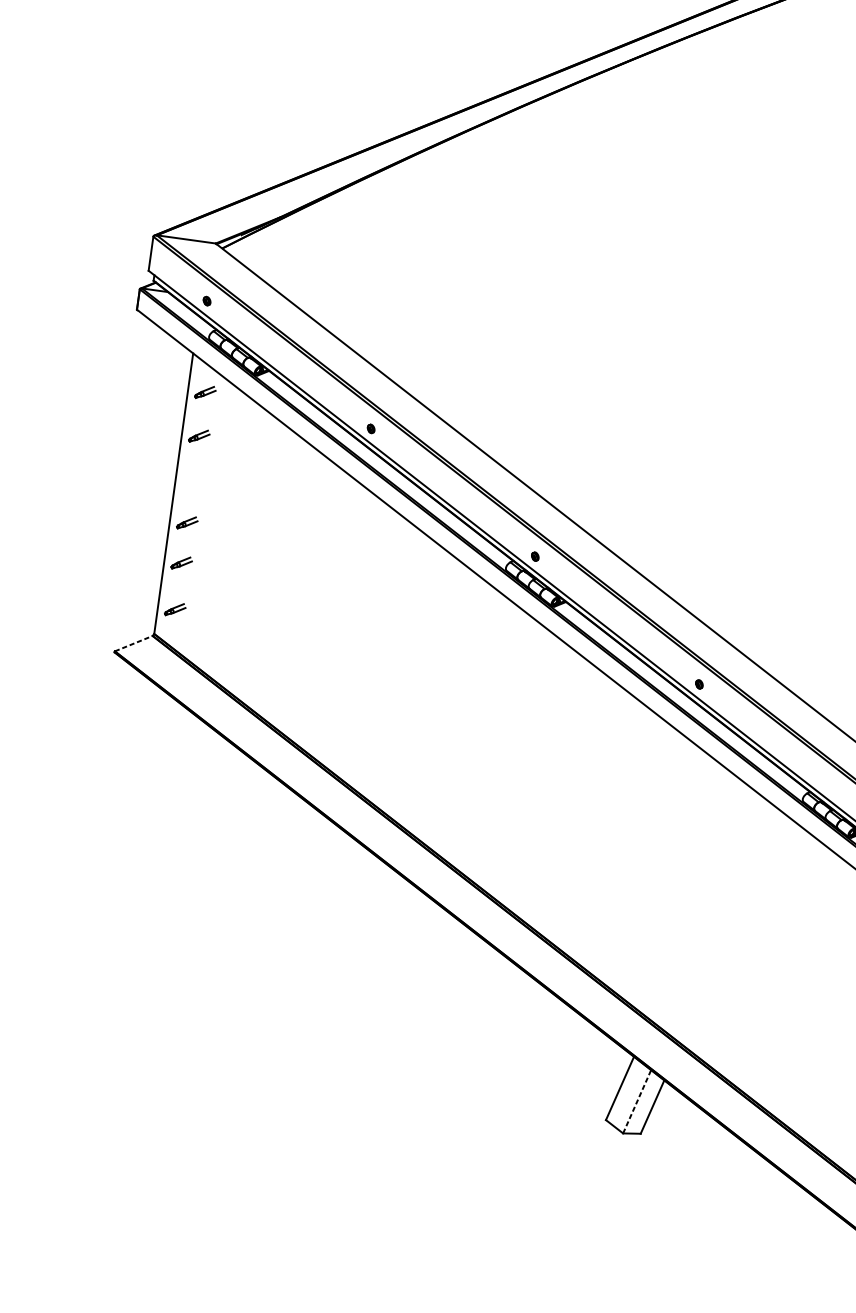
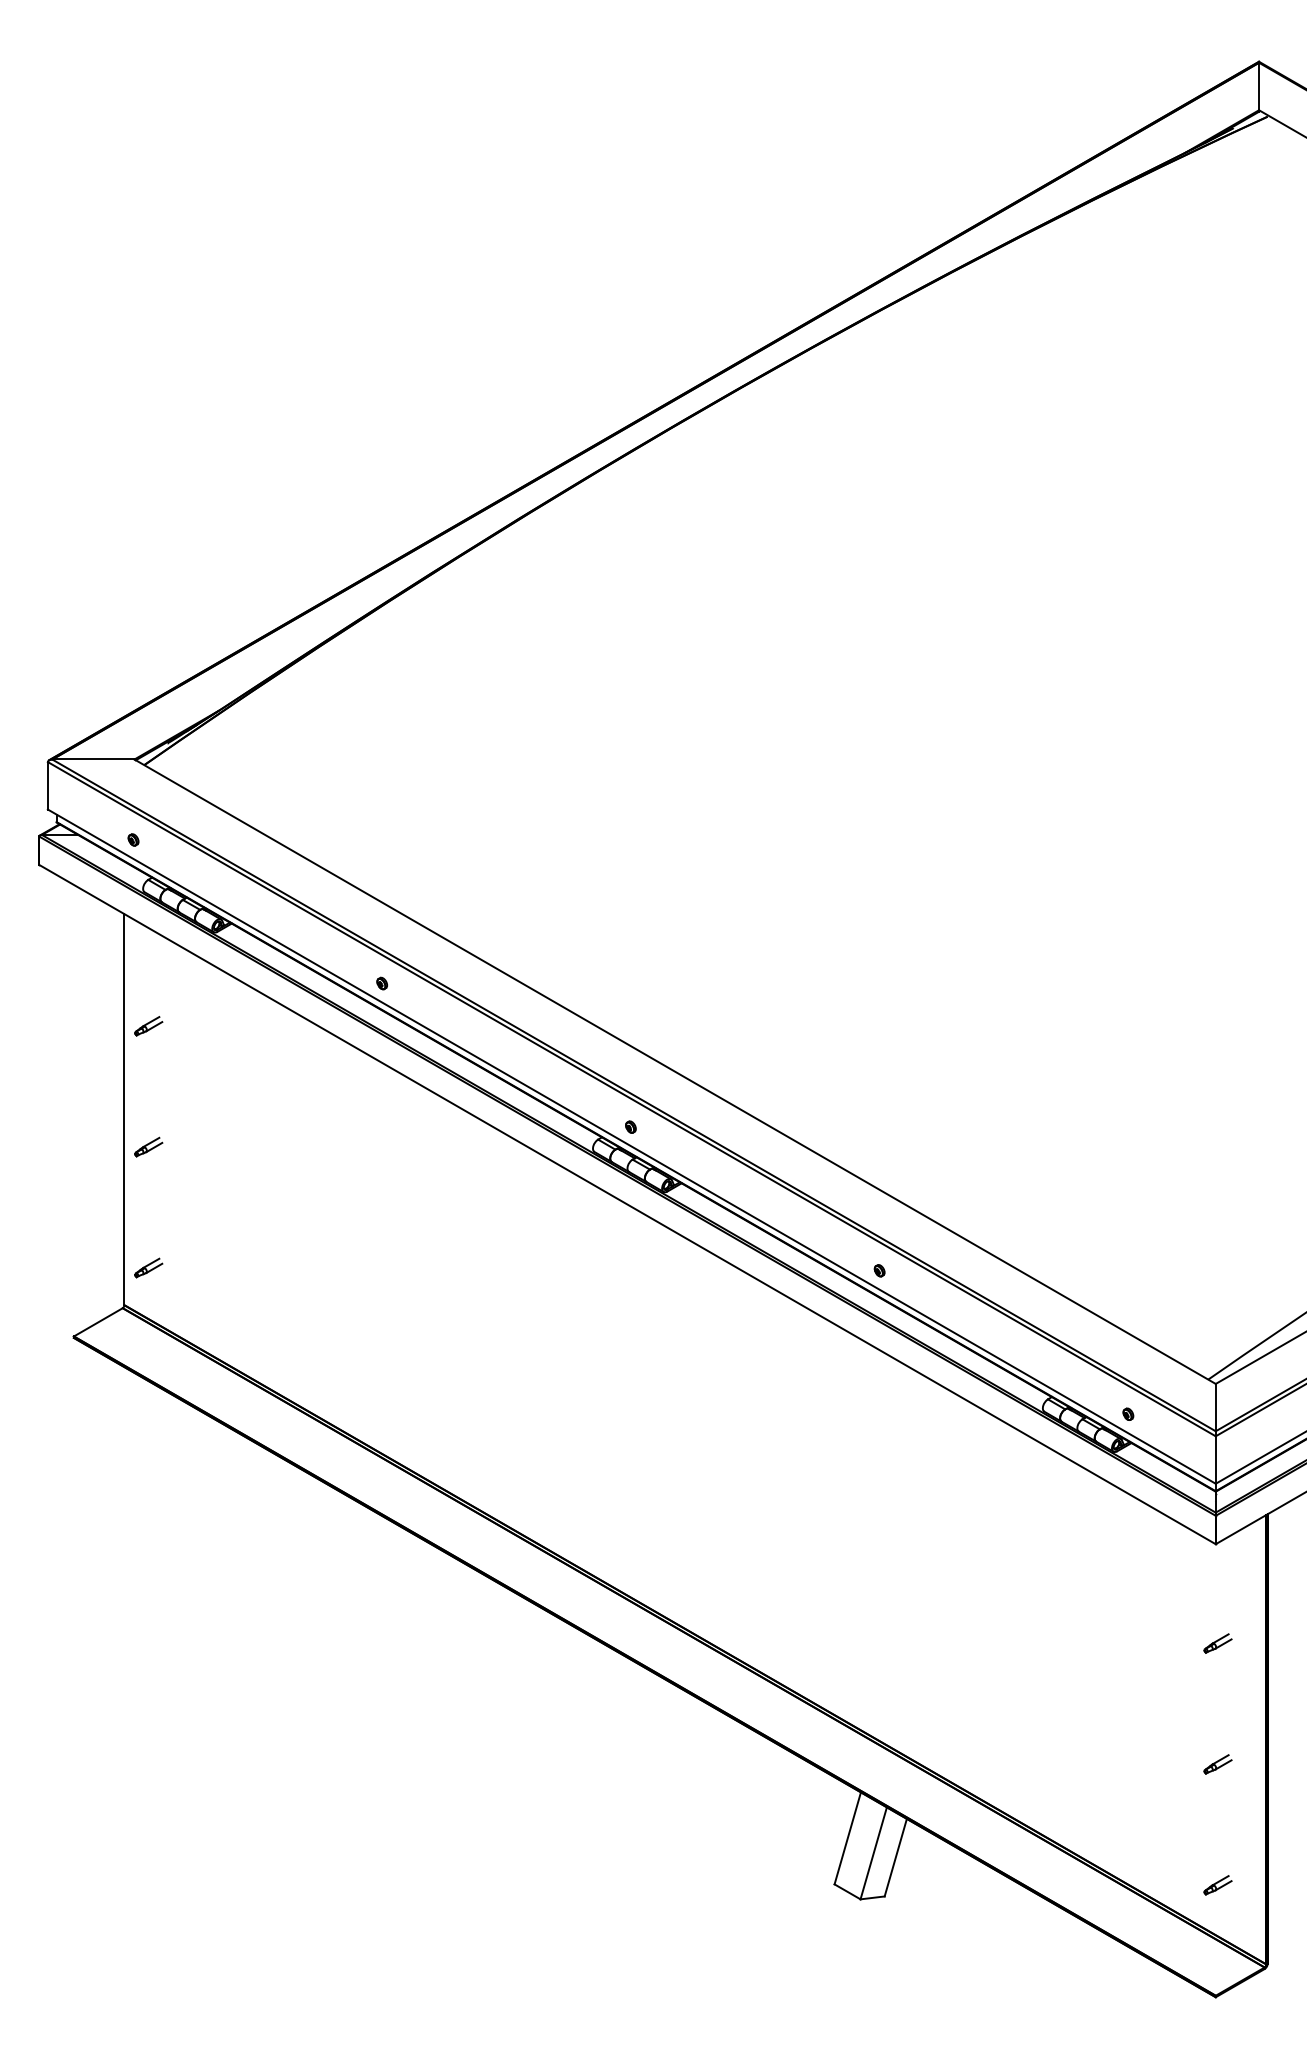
part: (205, 392) -> (148, 965), removed
part: (181, 562) -> (148, 1202), removed
line: (133, 643) -> (98, 1322), dashed -> solid
line: (636, 1101) -> (873, 1853), dashed -> solid

